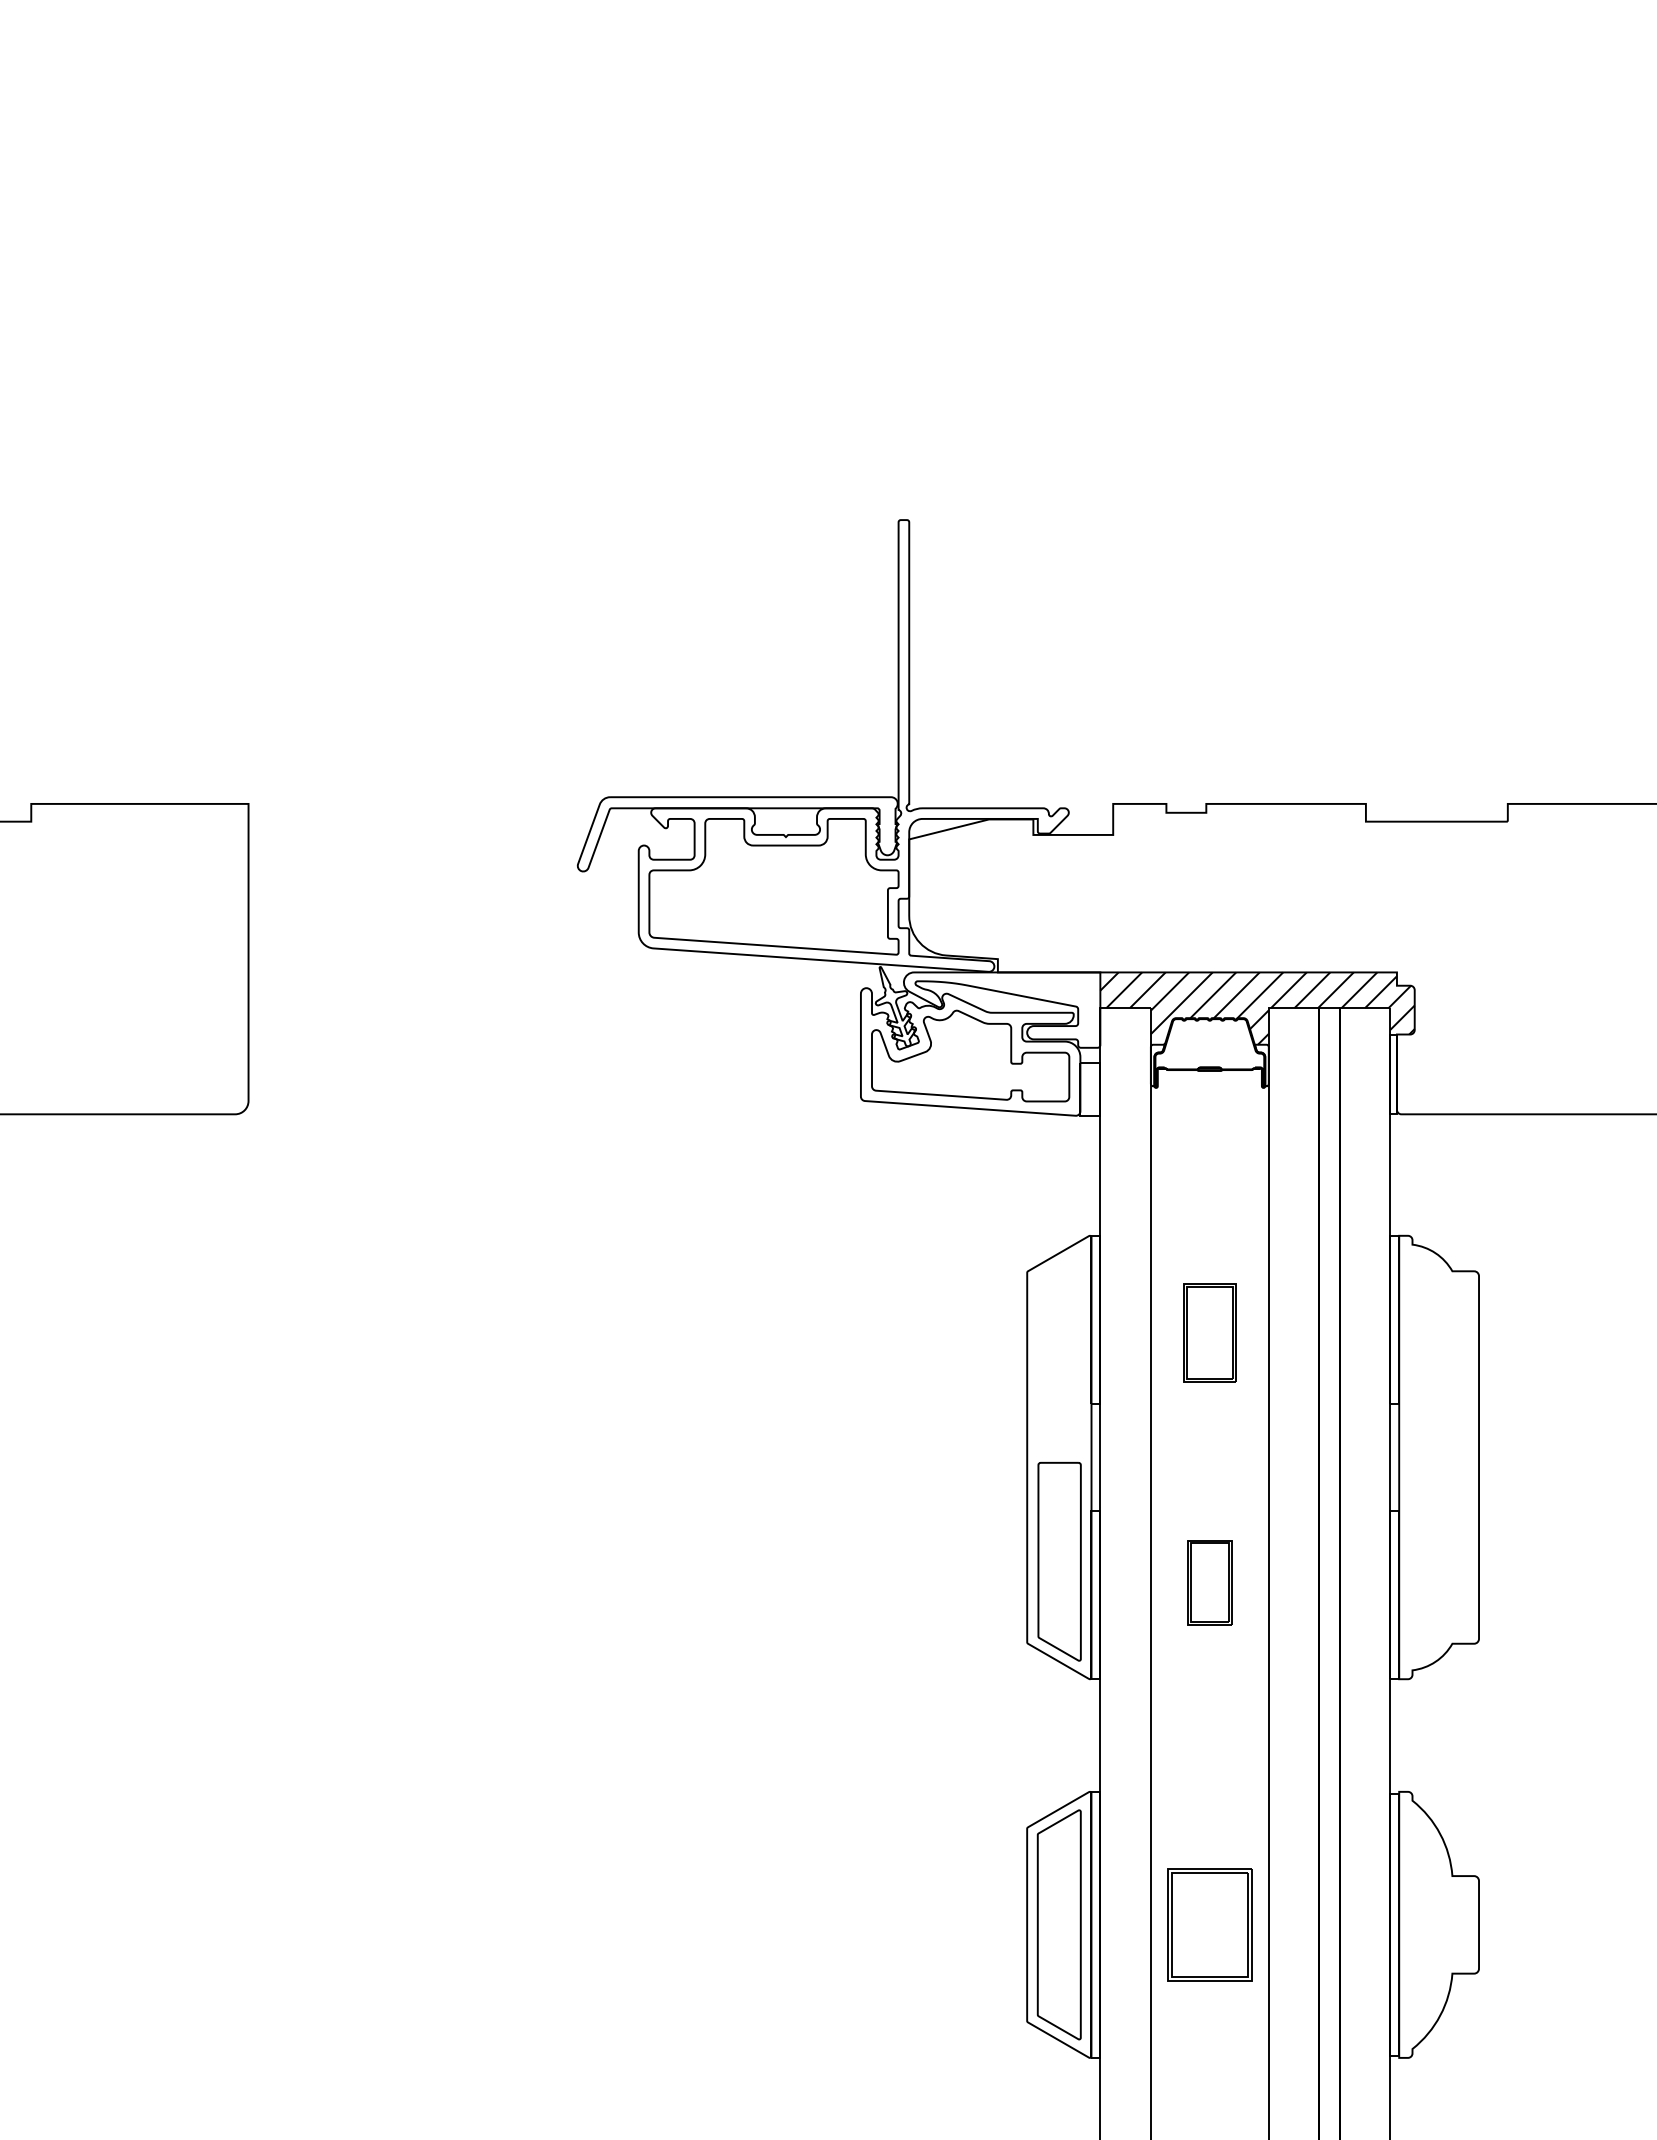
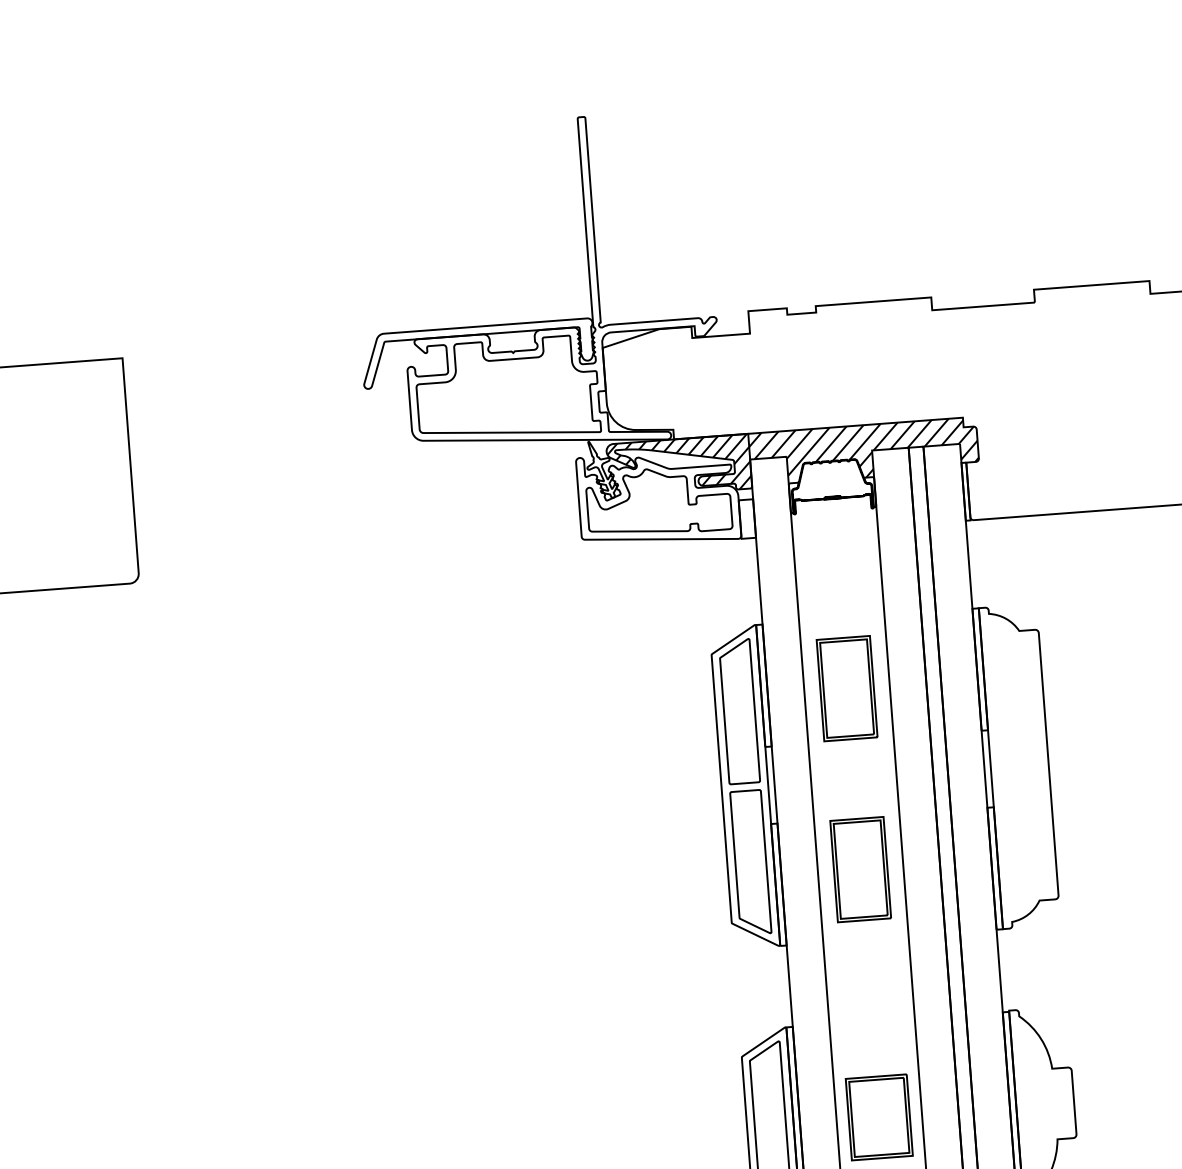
hatch: (1002, 1009) -> (679, 466), added
part: (1209, 1332) -> (846, 688), size x1.43
part: (1059, 1353) -> (739, 711), added
part: (1209, 1582) -> (860, 869), size x1.67

